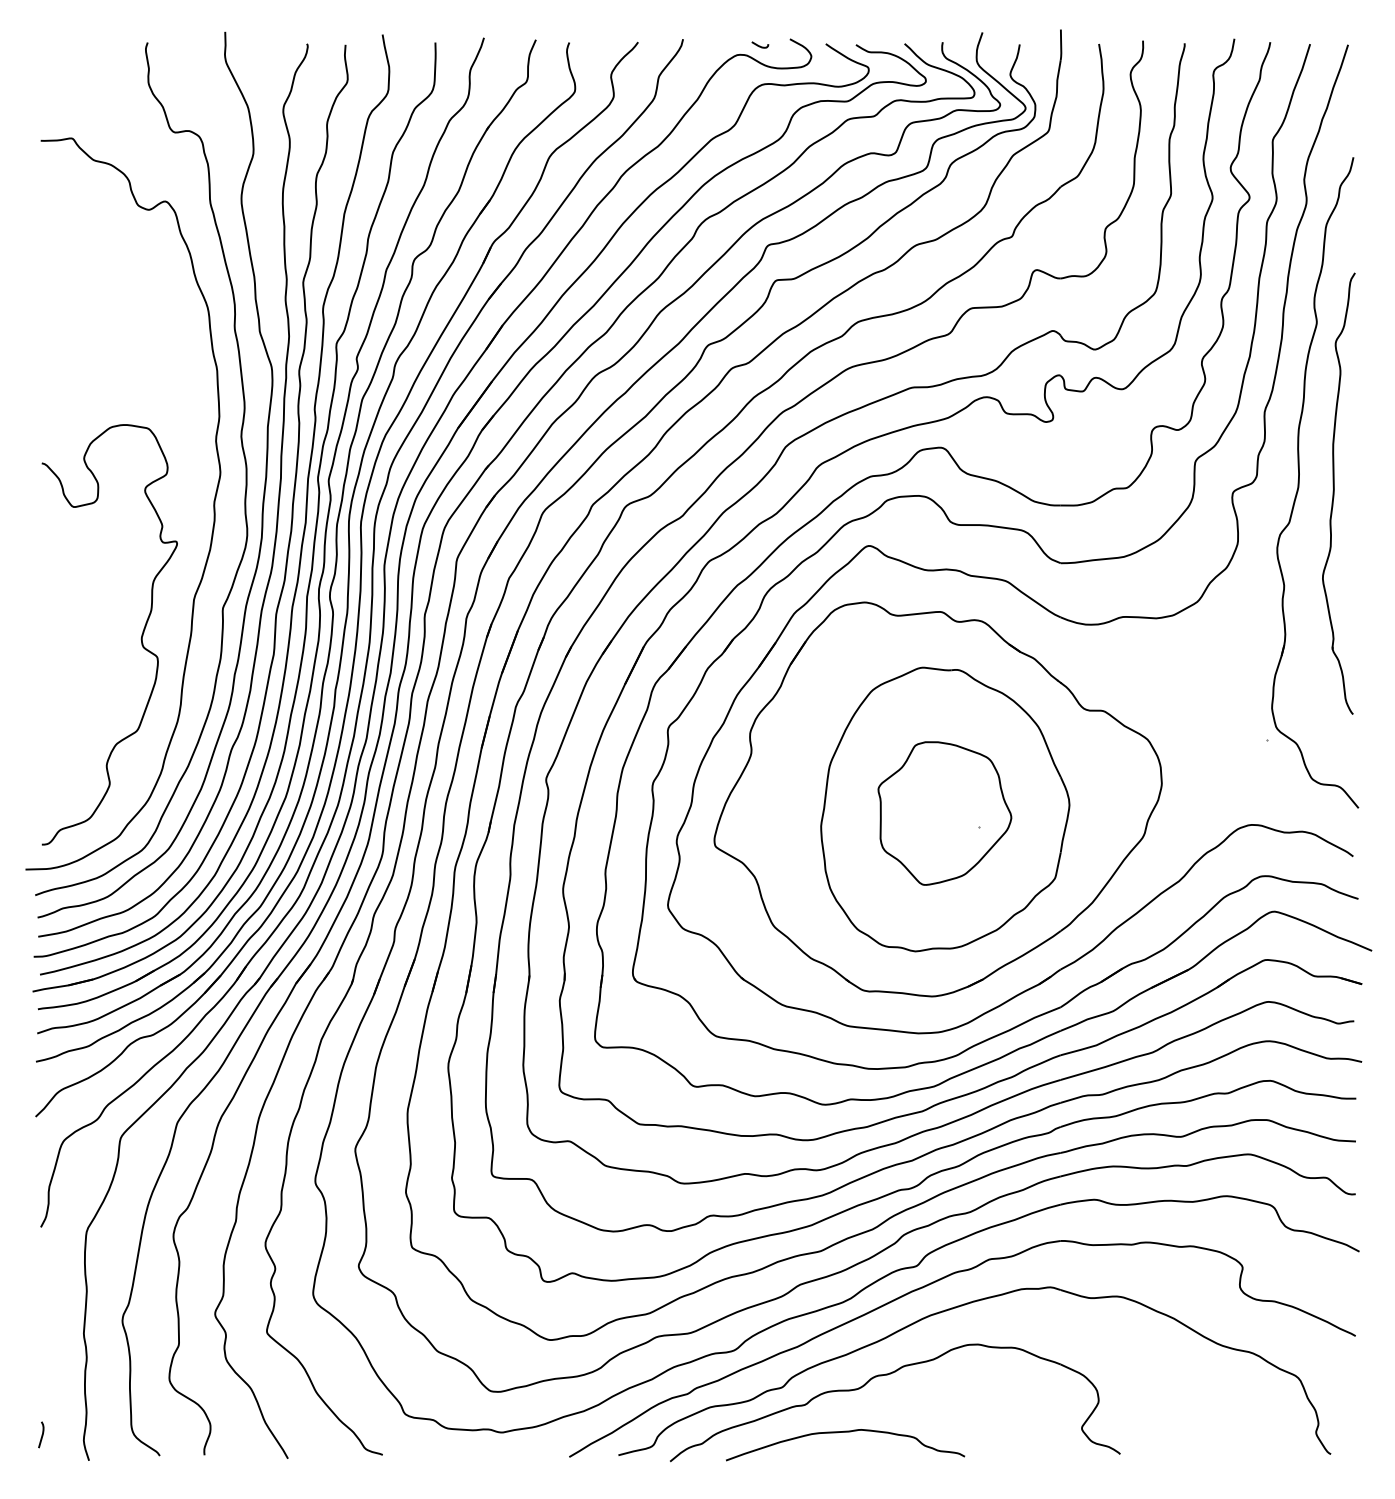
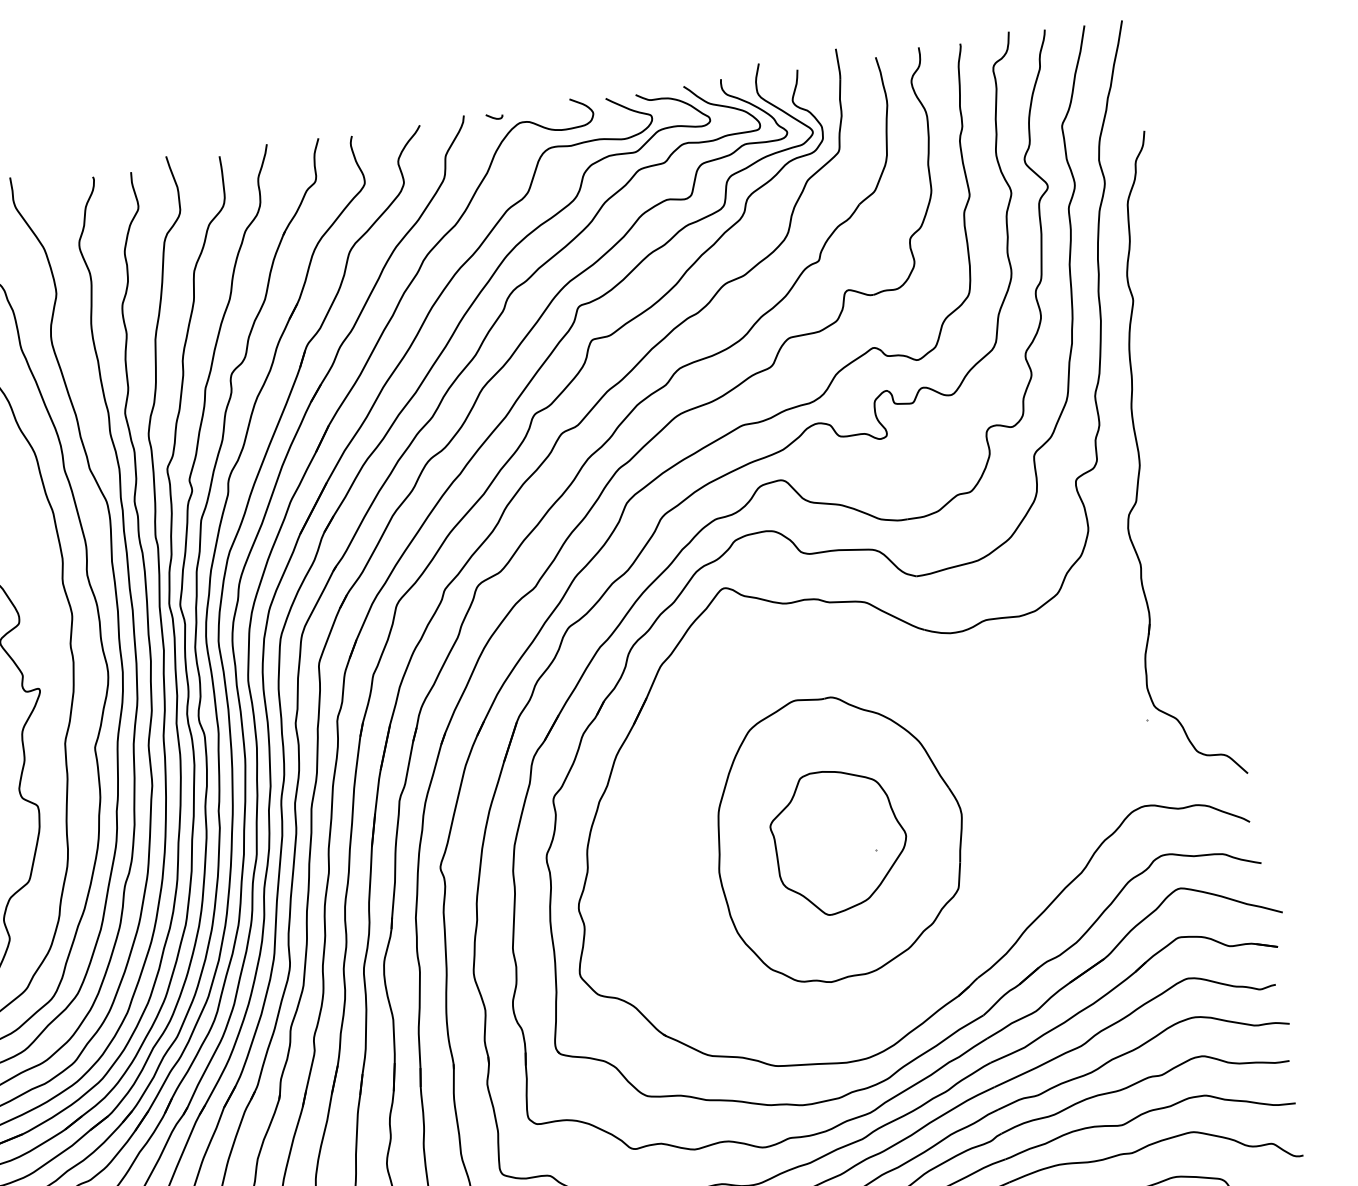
curve: (760, 45) -> (494, 117), moved
part: (1338, 493) -> (1180, 465), removed
part: (937, 799) -> (830, 828), removed

